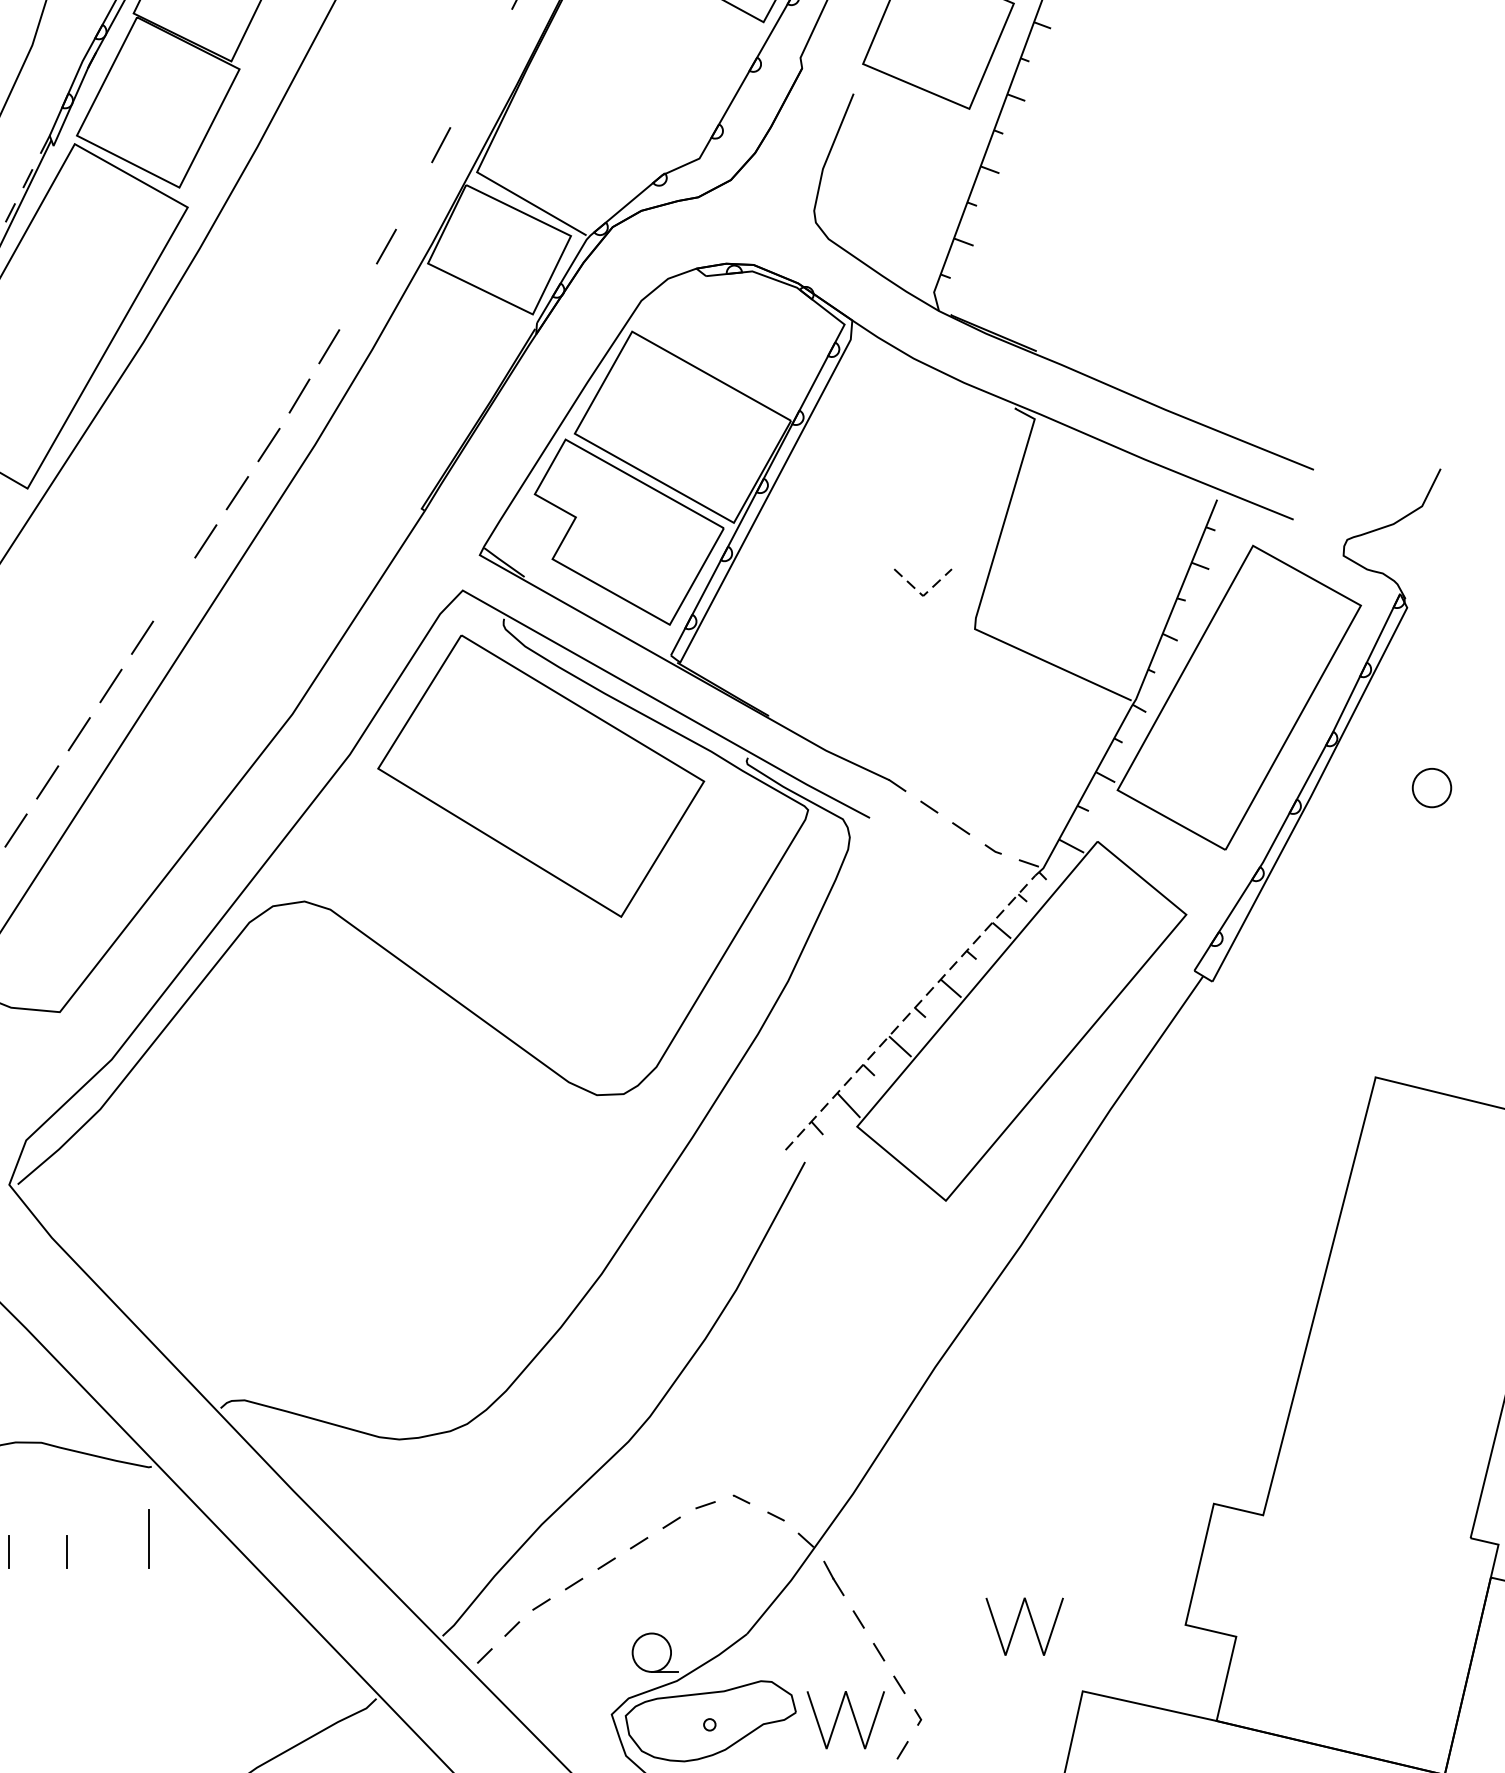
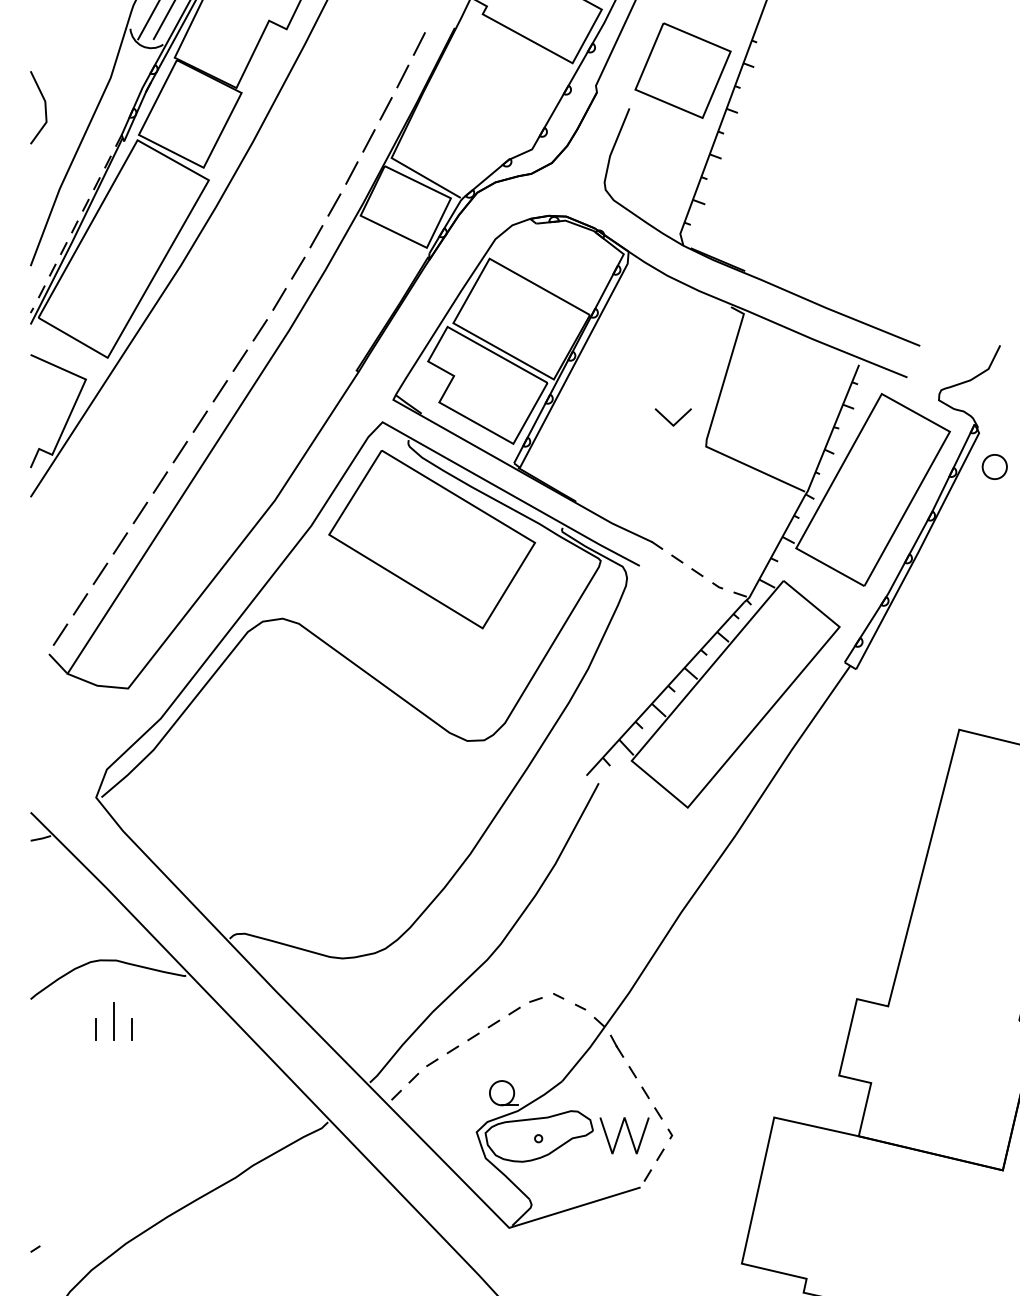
line: (494, 43) -> (402, 76), added
line: (467, 93) -> (385, 108), added
line: (413, 195) -> (351, 172), added
line: (358, 296) -> (316, 236), added
line: (172, 589) -> (199, 421), added
line: (923, 595) -> (673, 425), dashed -> solid
circle: (1431, 787) -> (994, 466), moved
line: (910, 1012) -> (665, 688), dashed -> solid
line: (147, 1539) -> (113, 1021), moved
line: (1018, 1623) -> (733, 1074), removed

